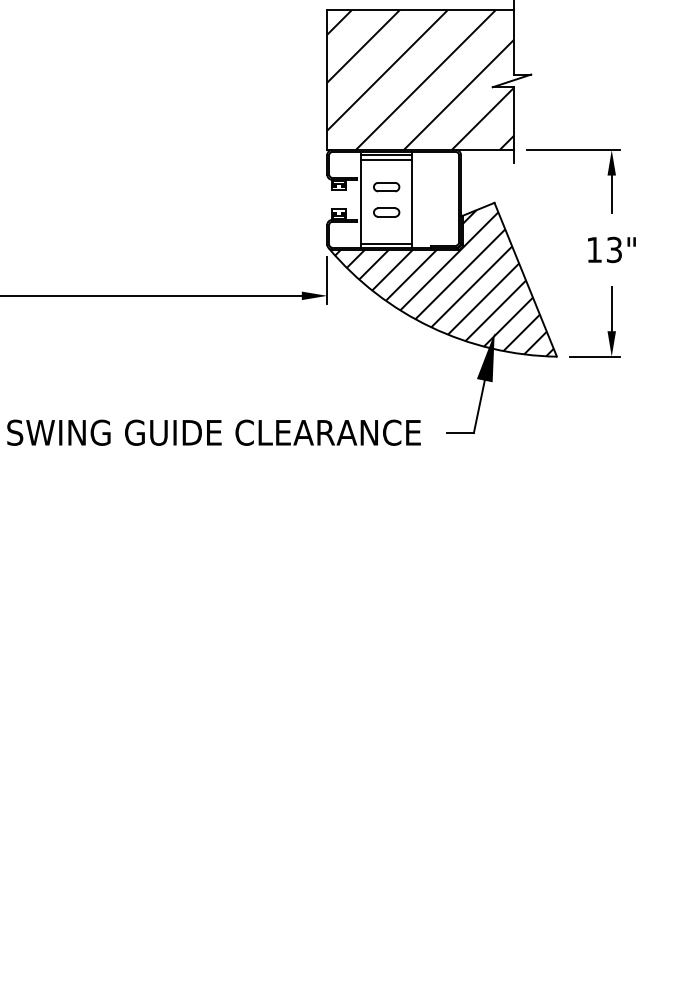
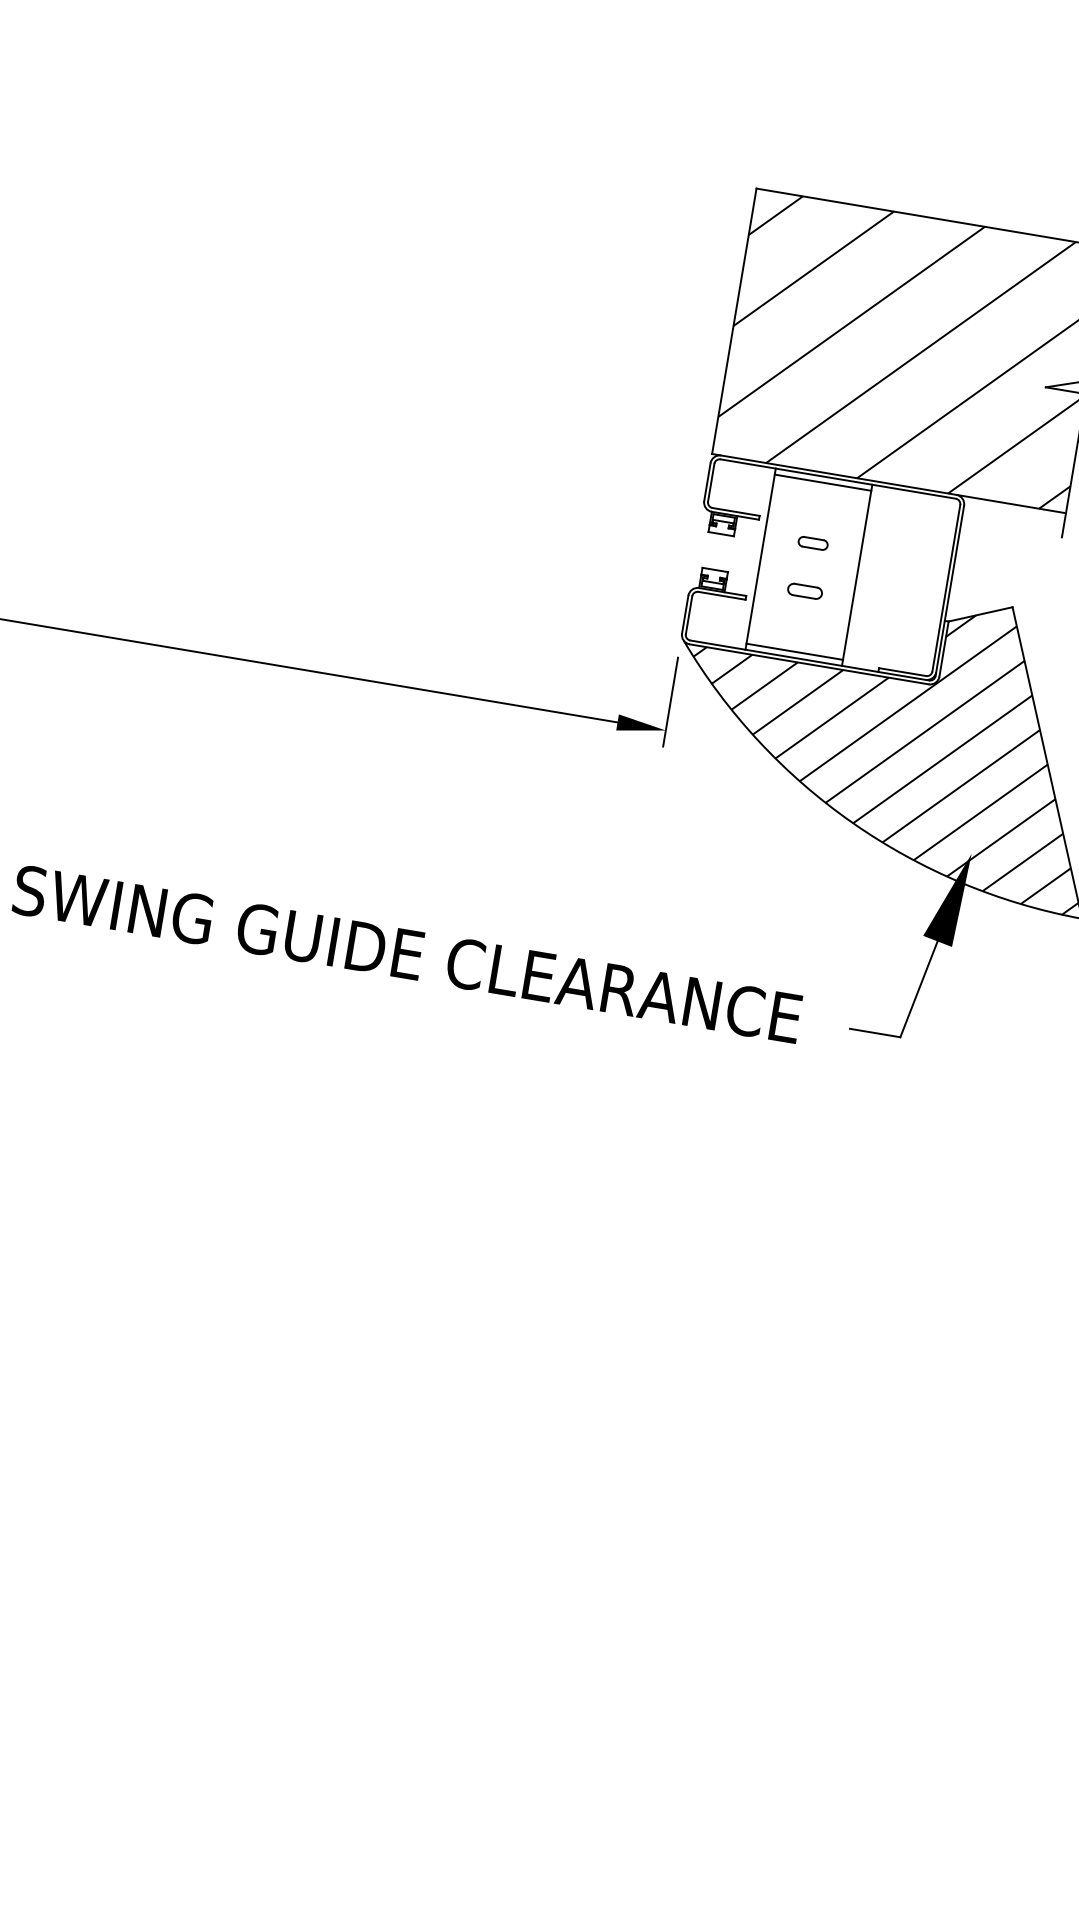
line: (386, 159) -> (821, 490), removed
part: (386, 187) -> (812, 543), size x0.6
part: (386, 212) -> (804, 591), size x0.7

